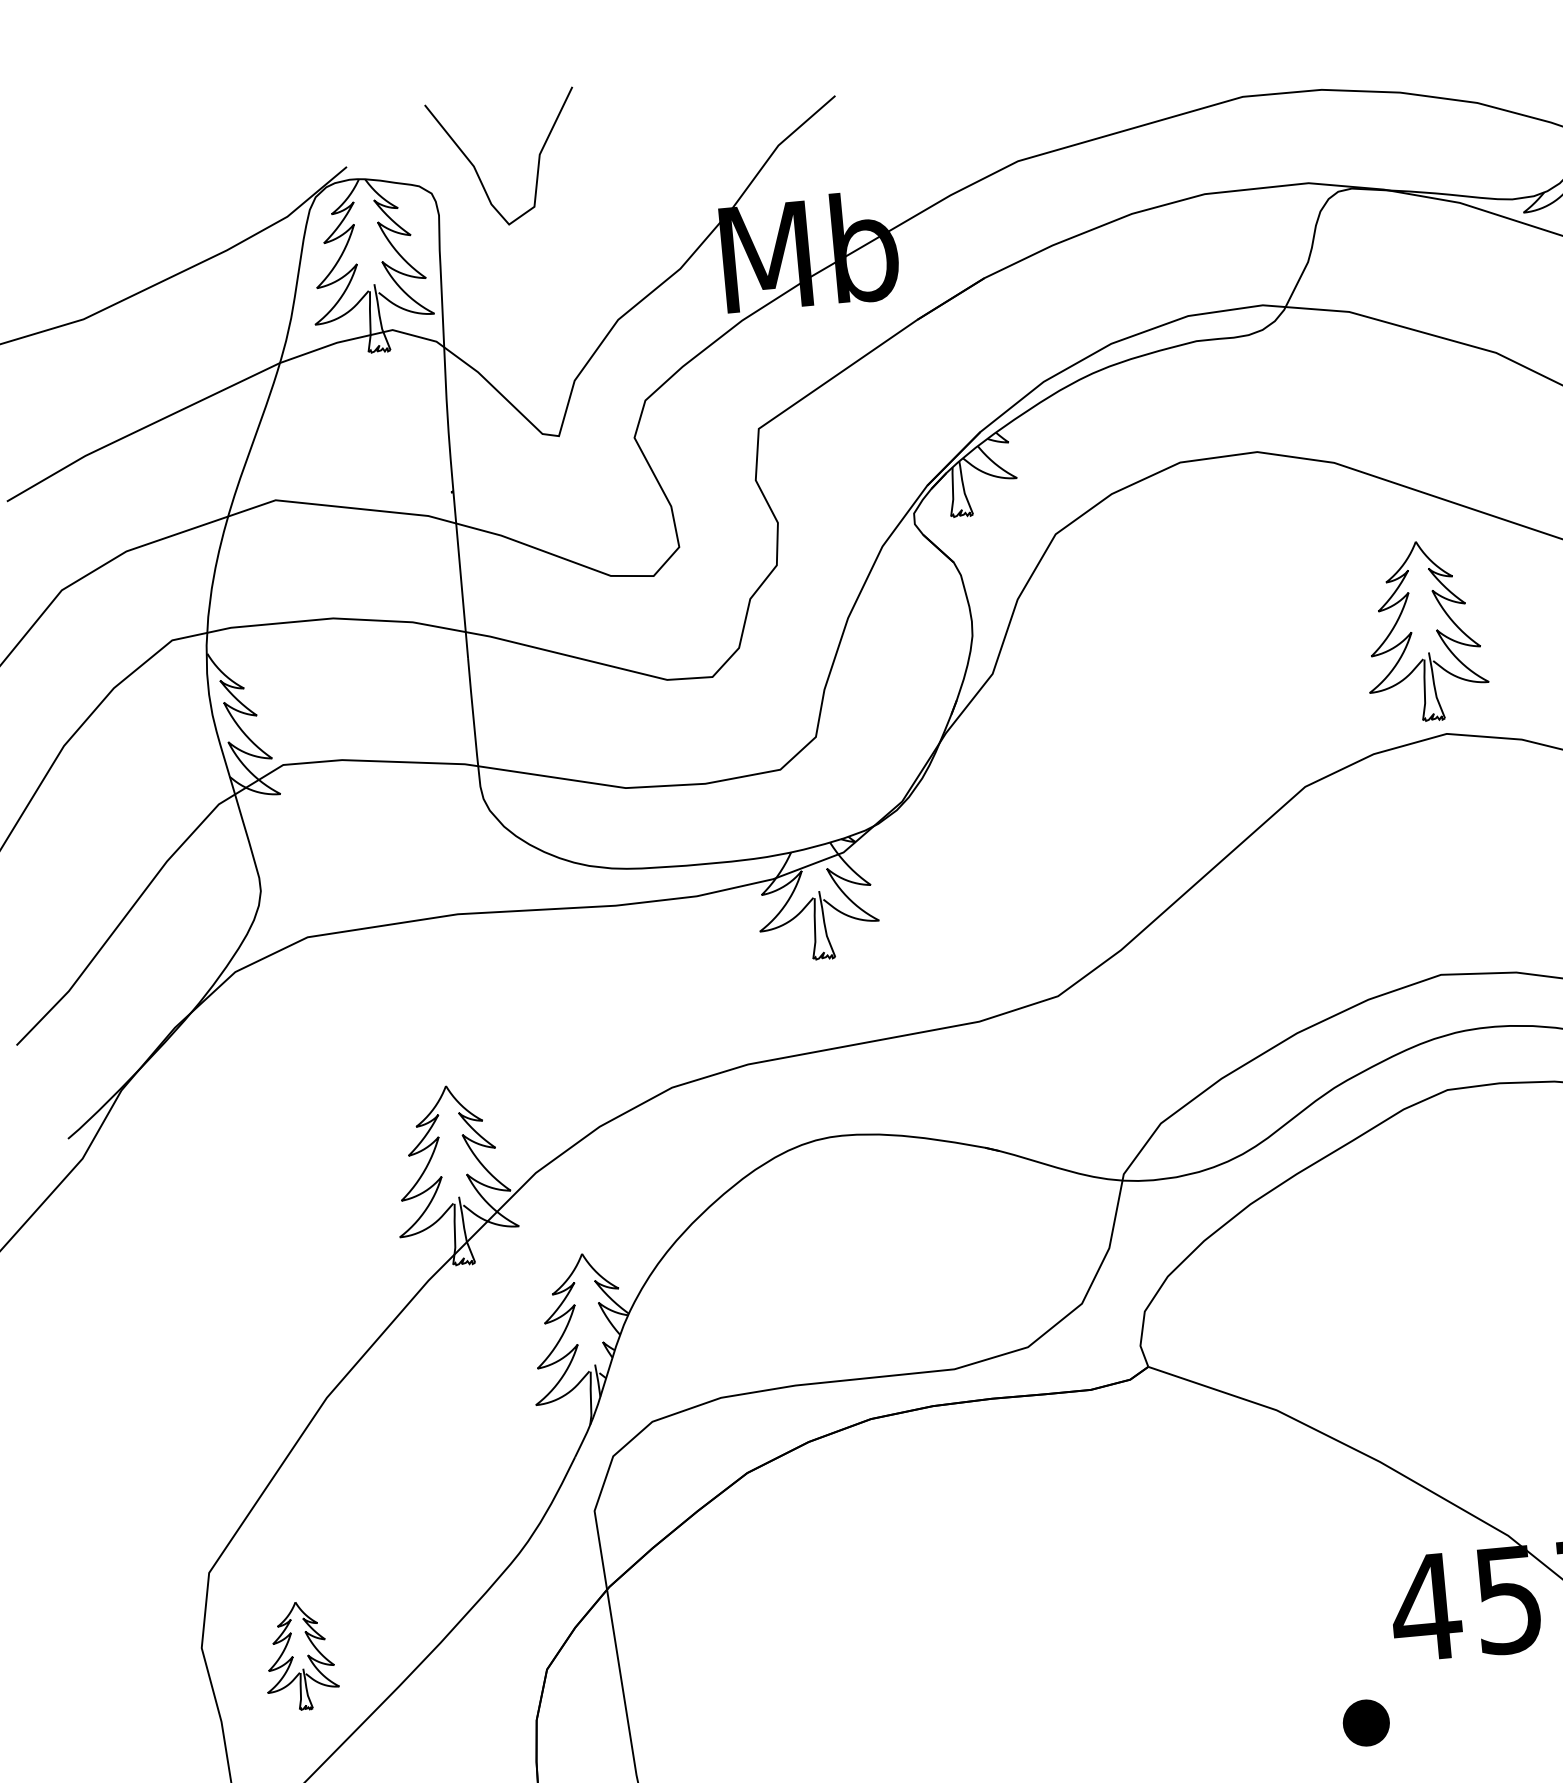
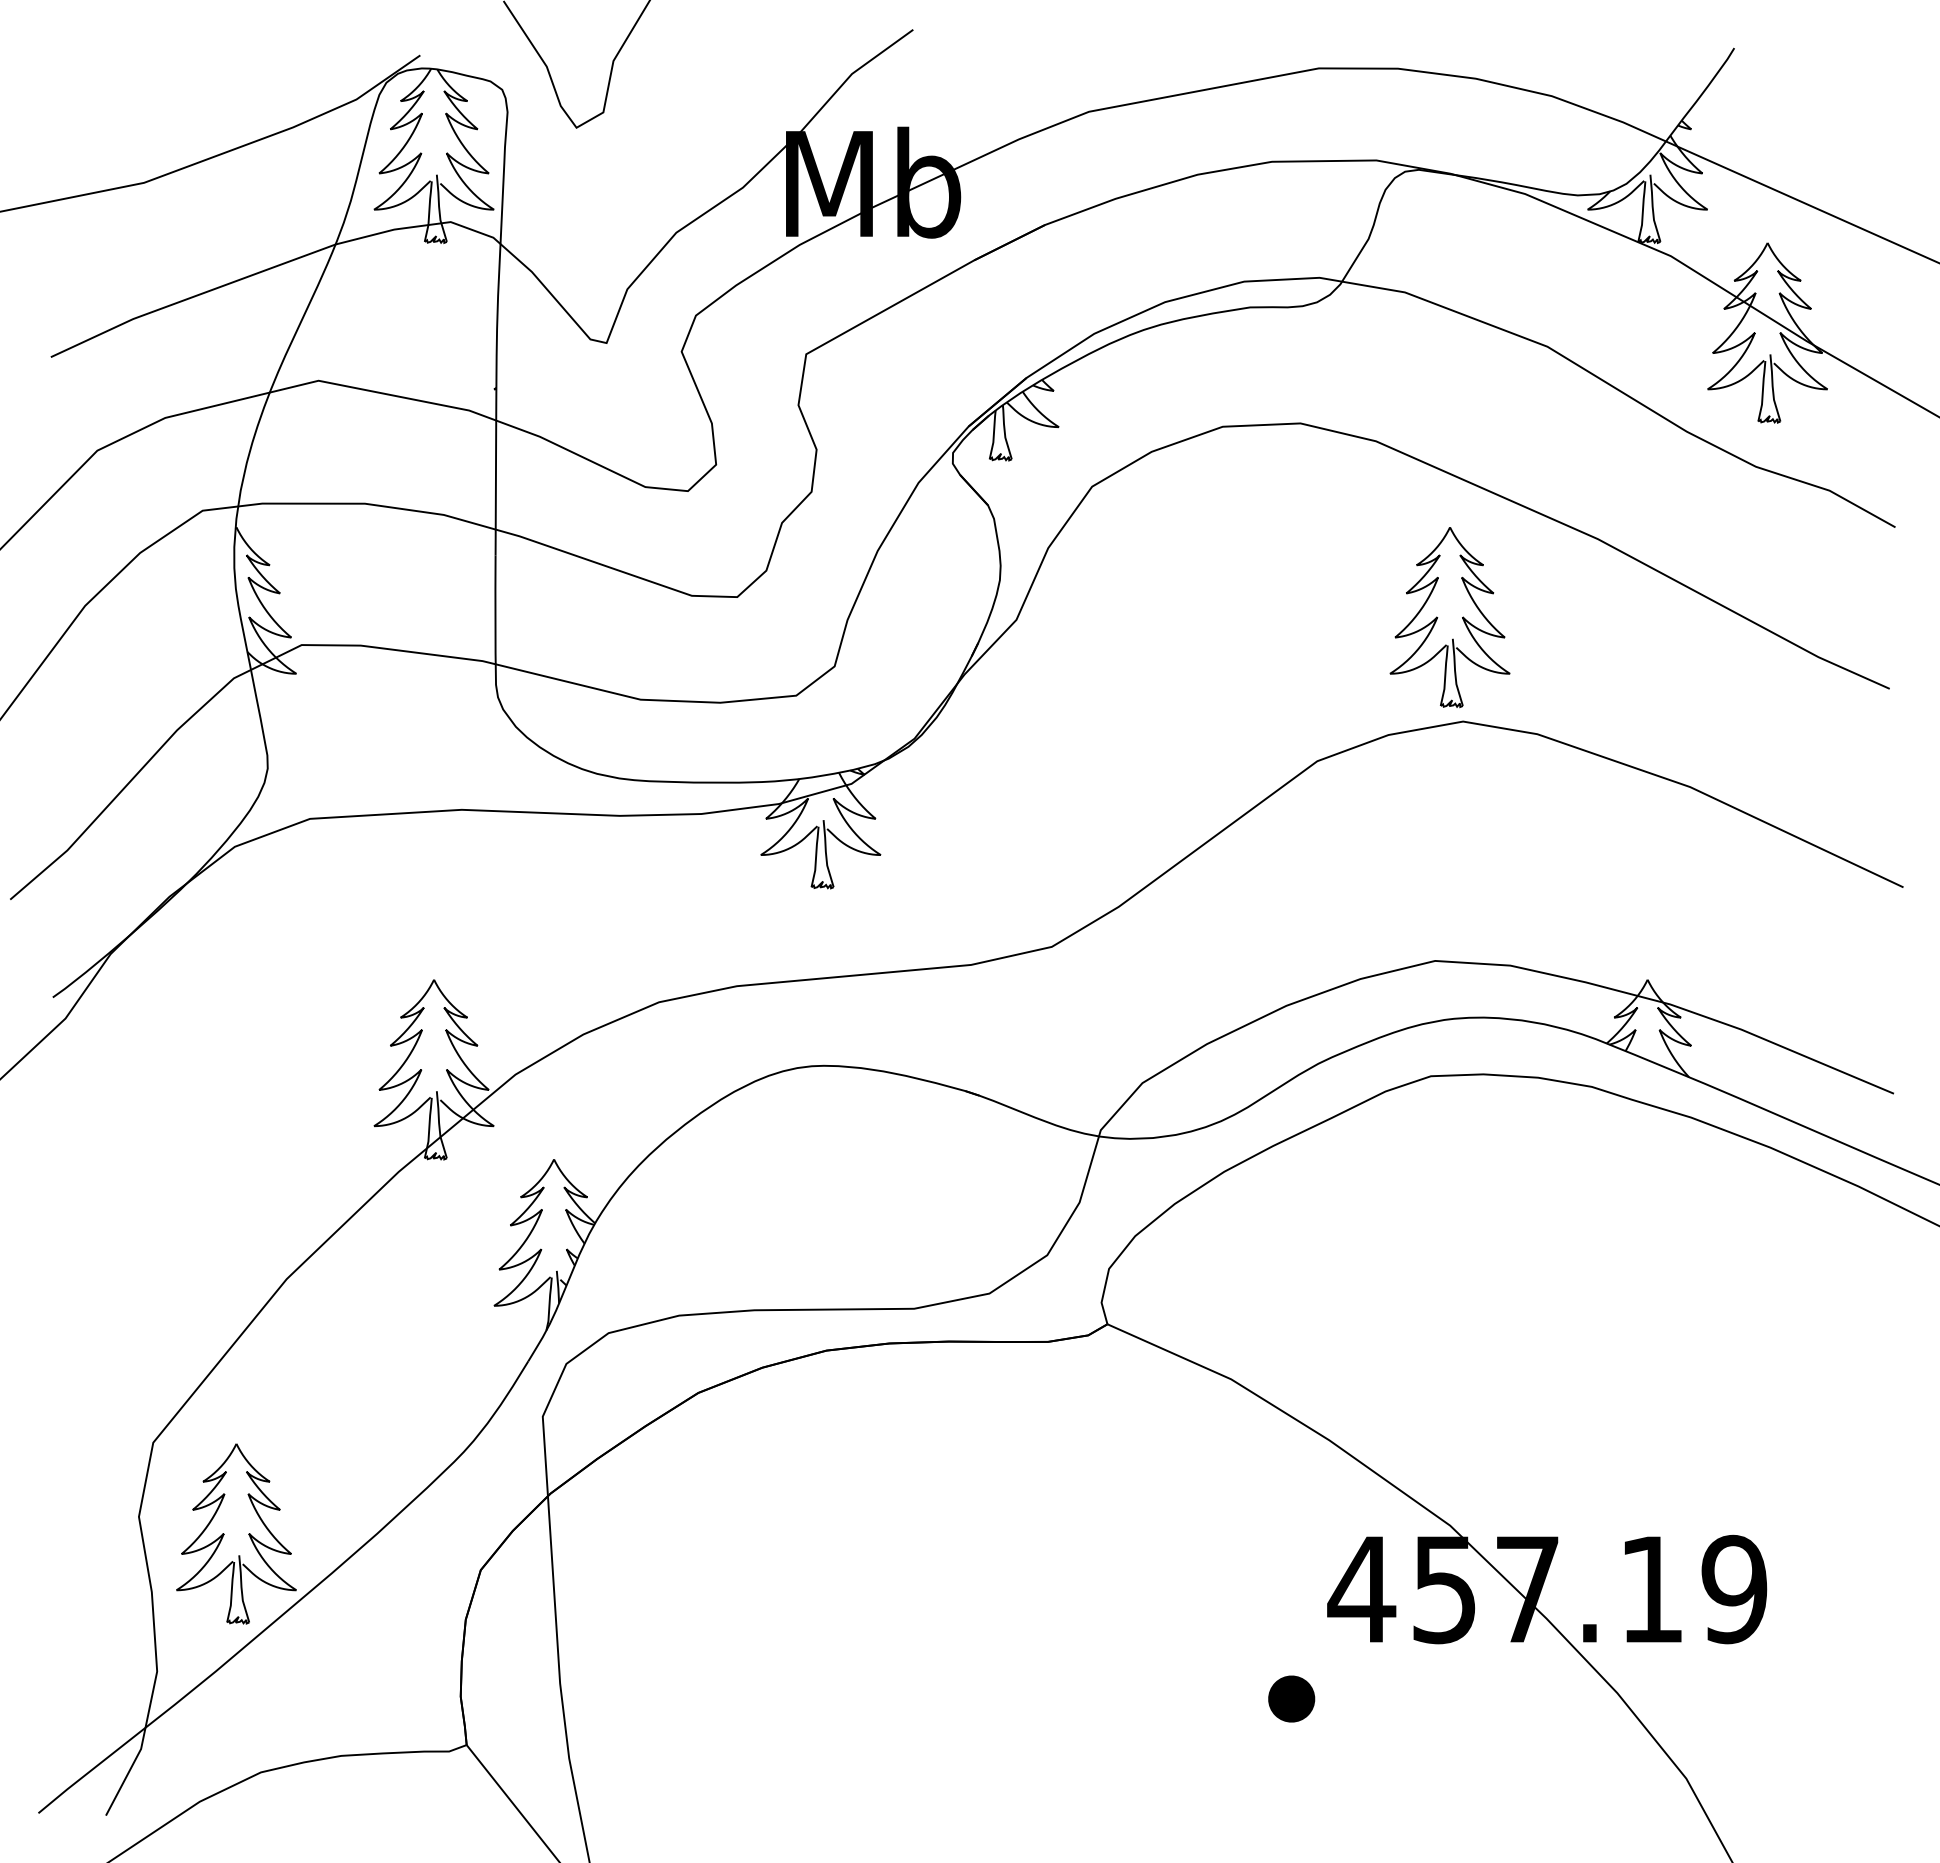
part: (300, 1655) -> (236, 1533), size x1.67

